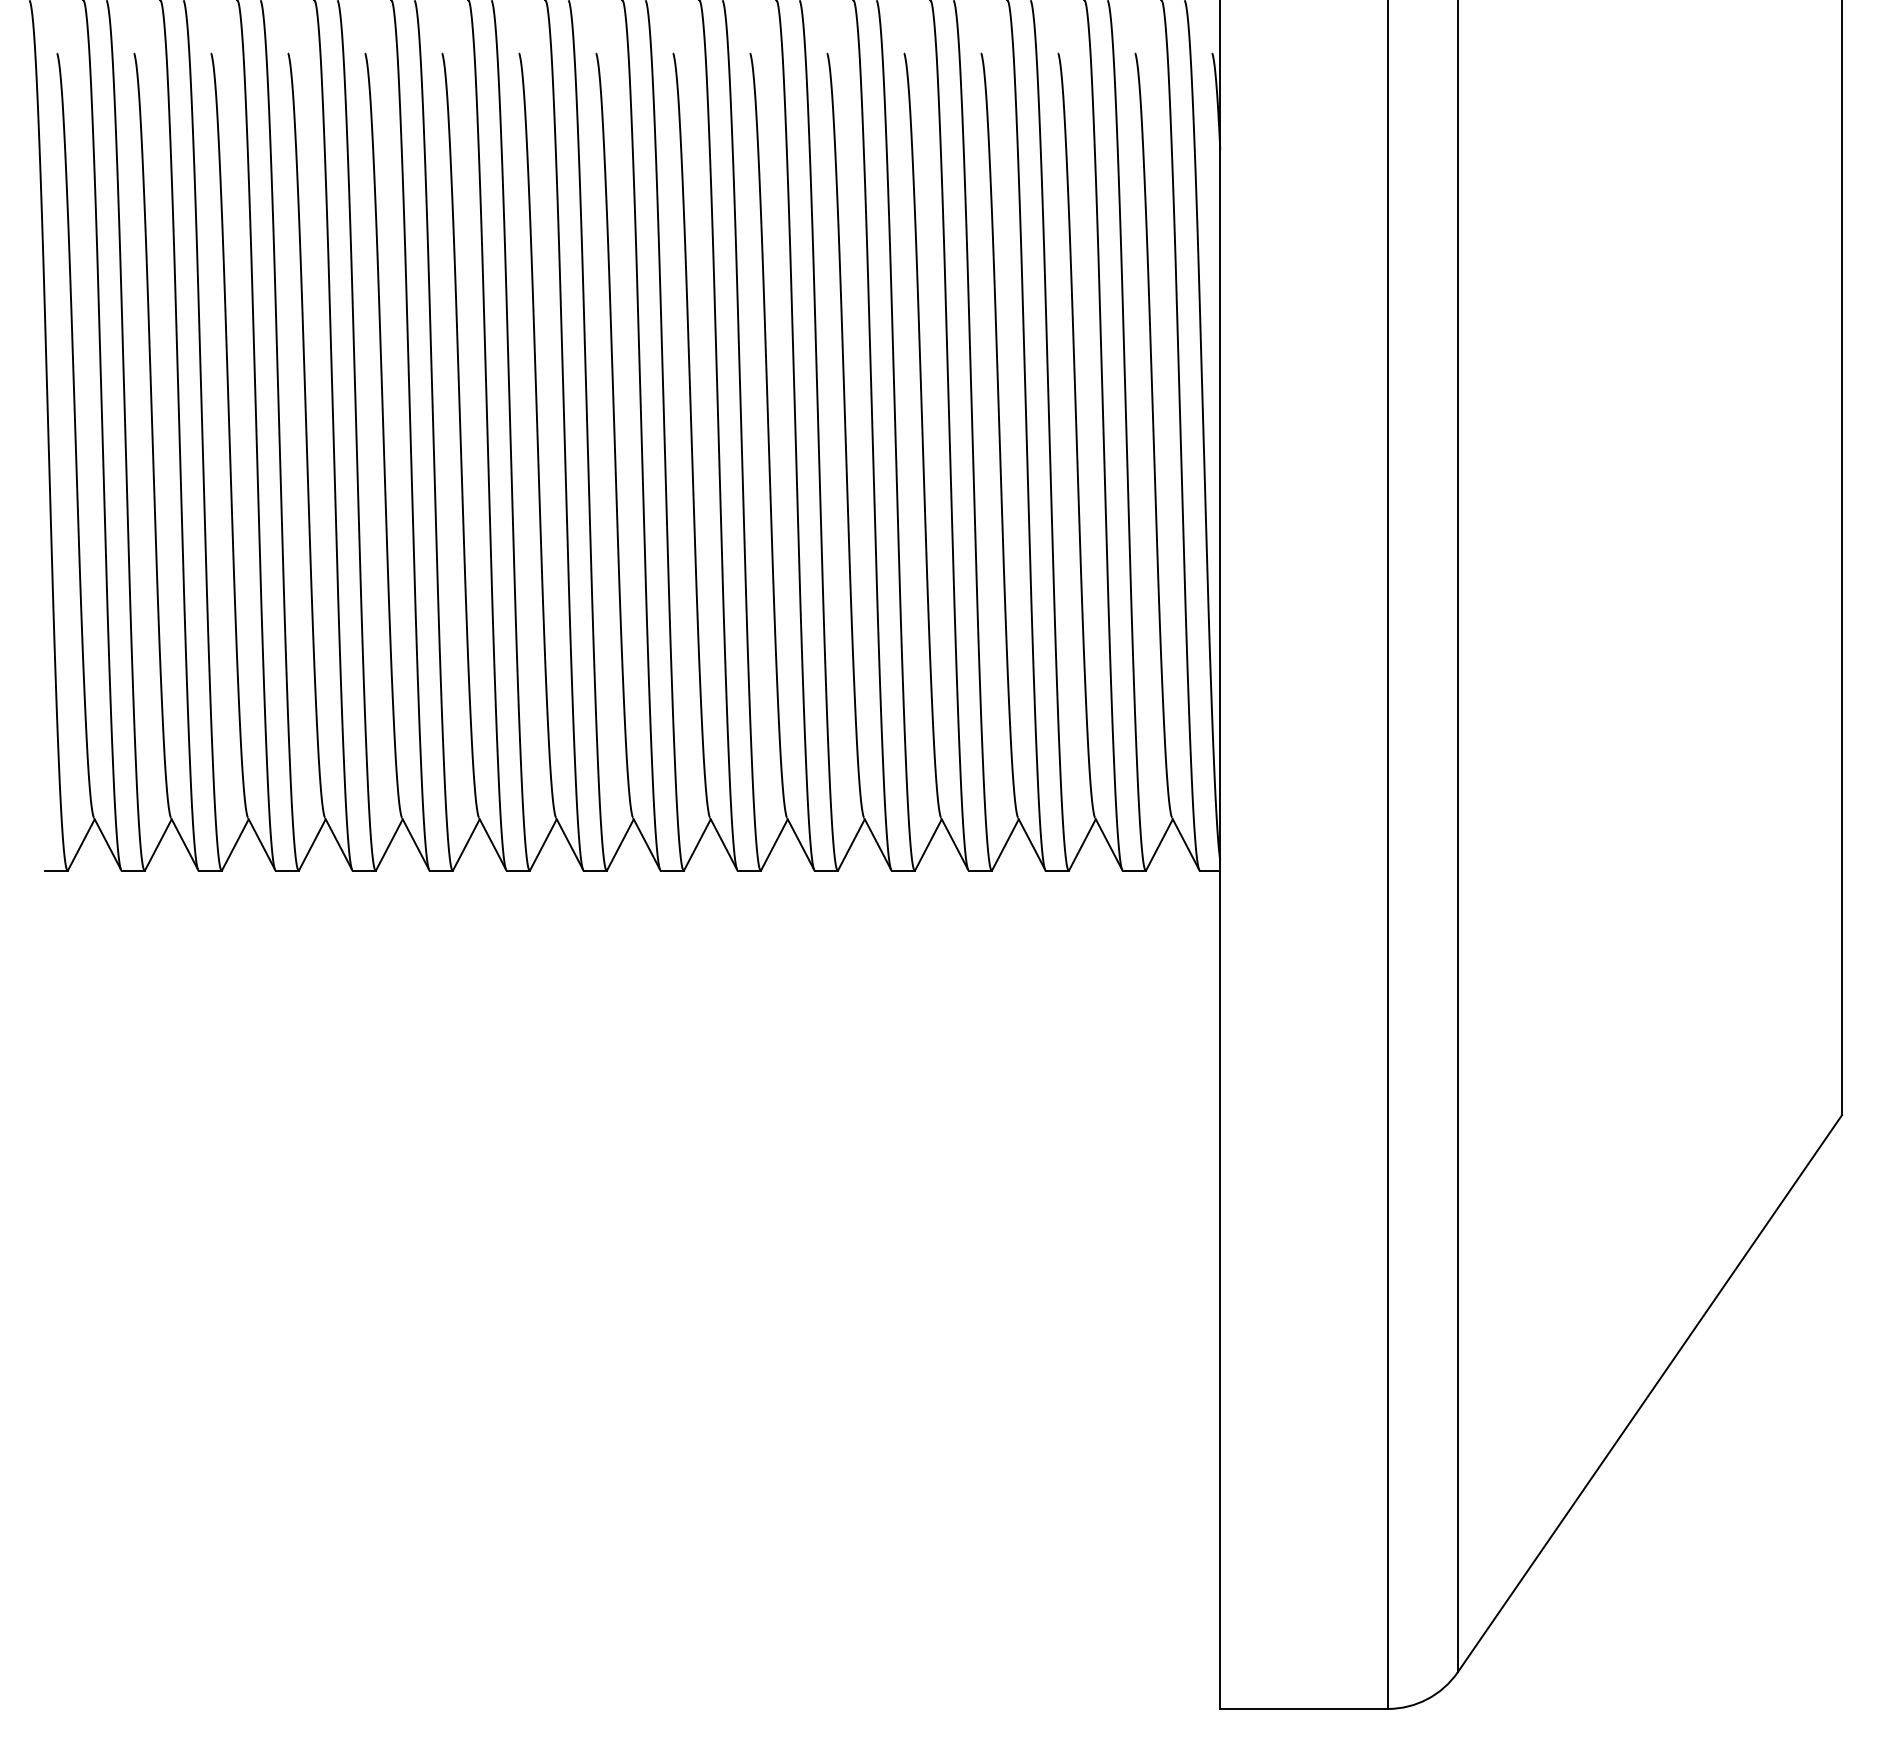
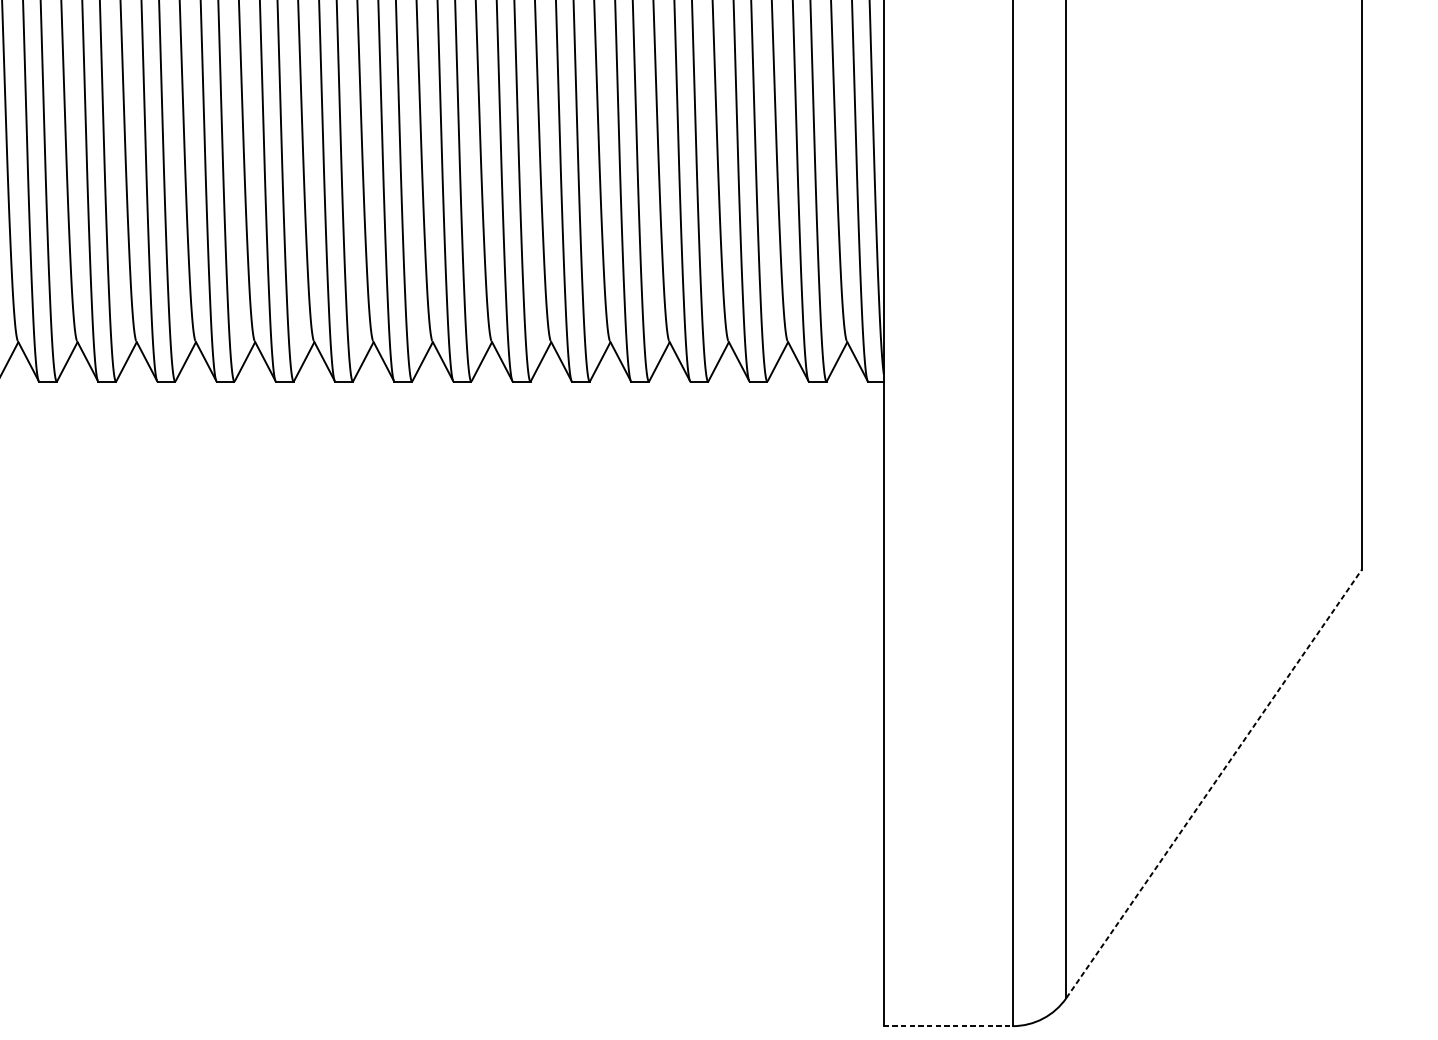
line: (1650, 1393) -> (1214, 783), solid -> dashed
line: (1304, 1708) -> (948, 1025), solid -> dashed

